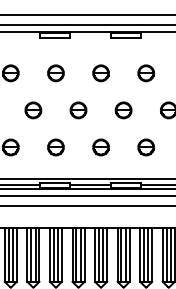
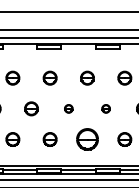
part: (78, 110) -> (68, 108), size x0.6
part: (123, 110) -> (106, 108), size x0.6
part: (100, 147) -> (87, 139), size x1.6

